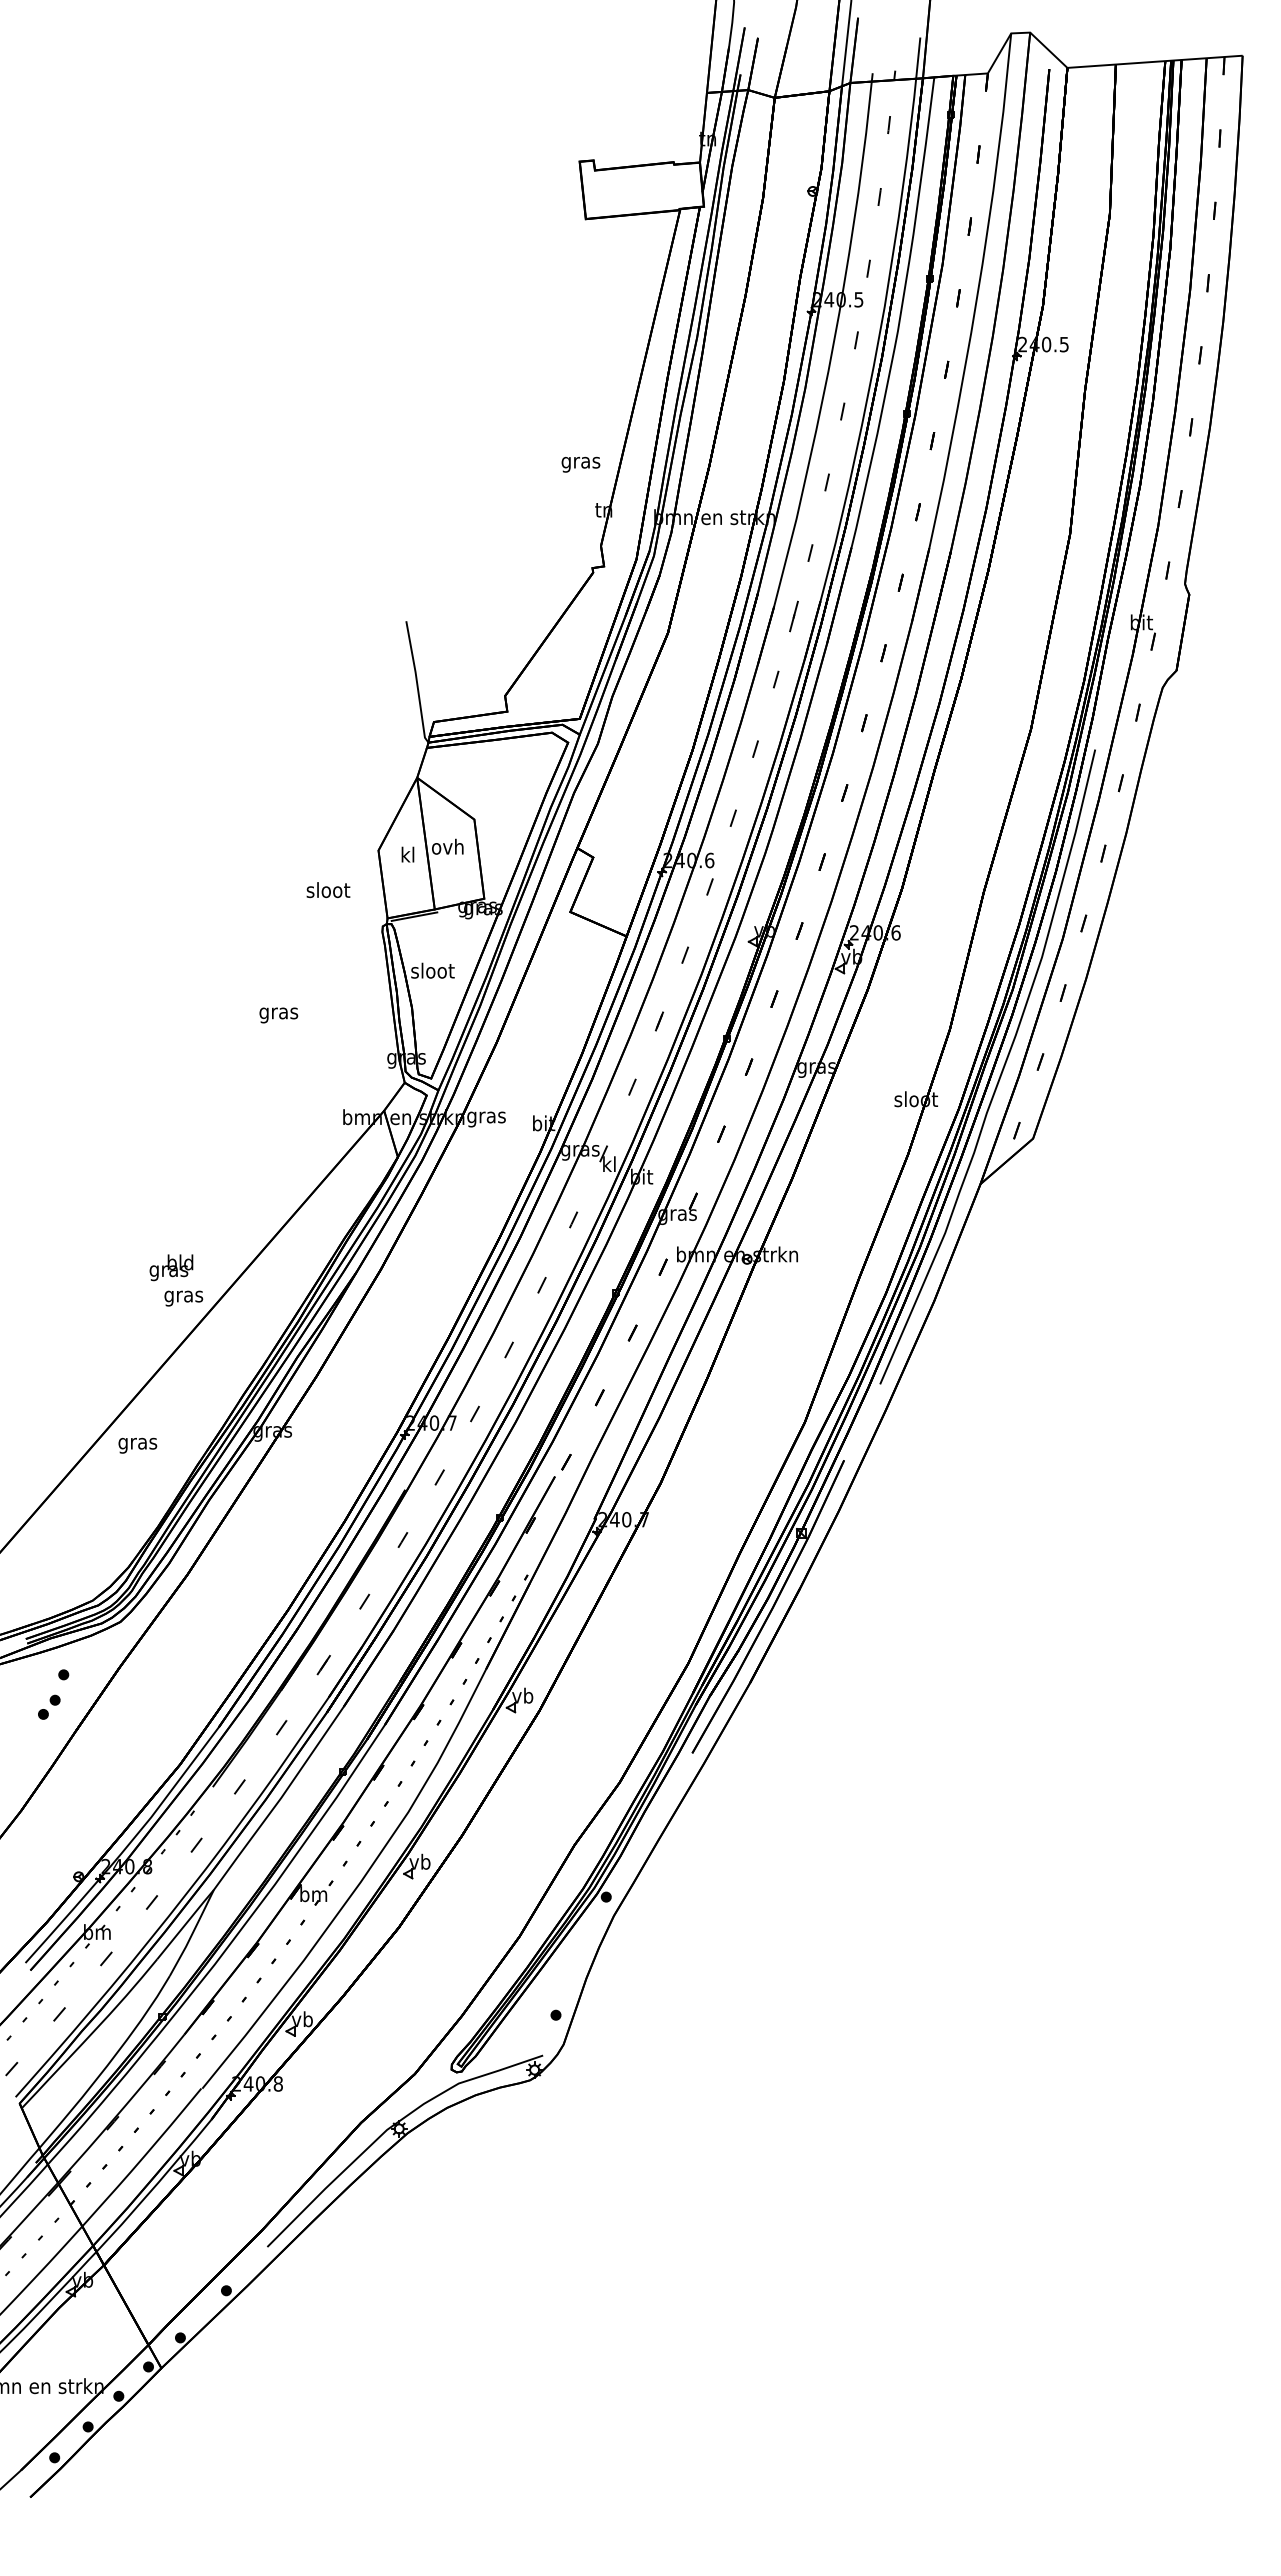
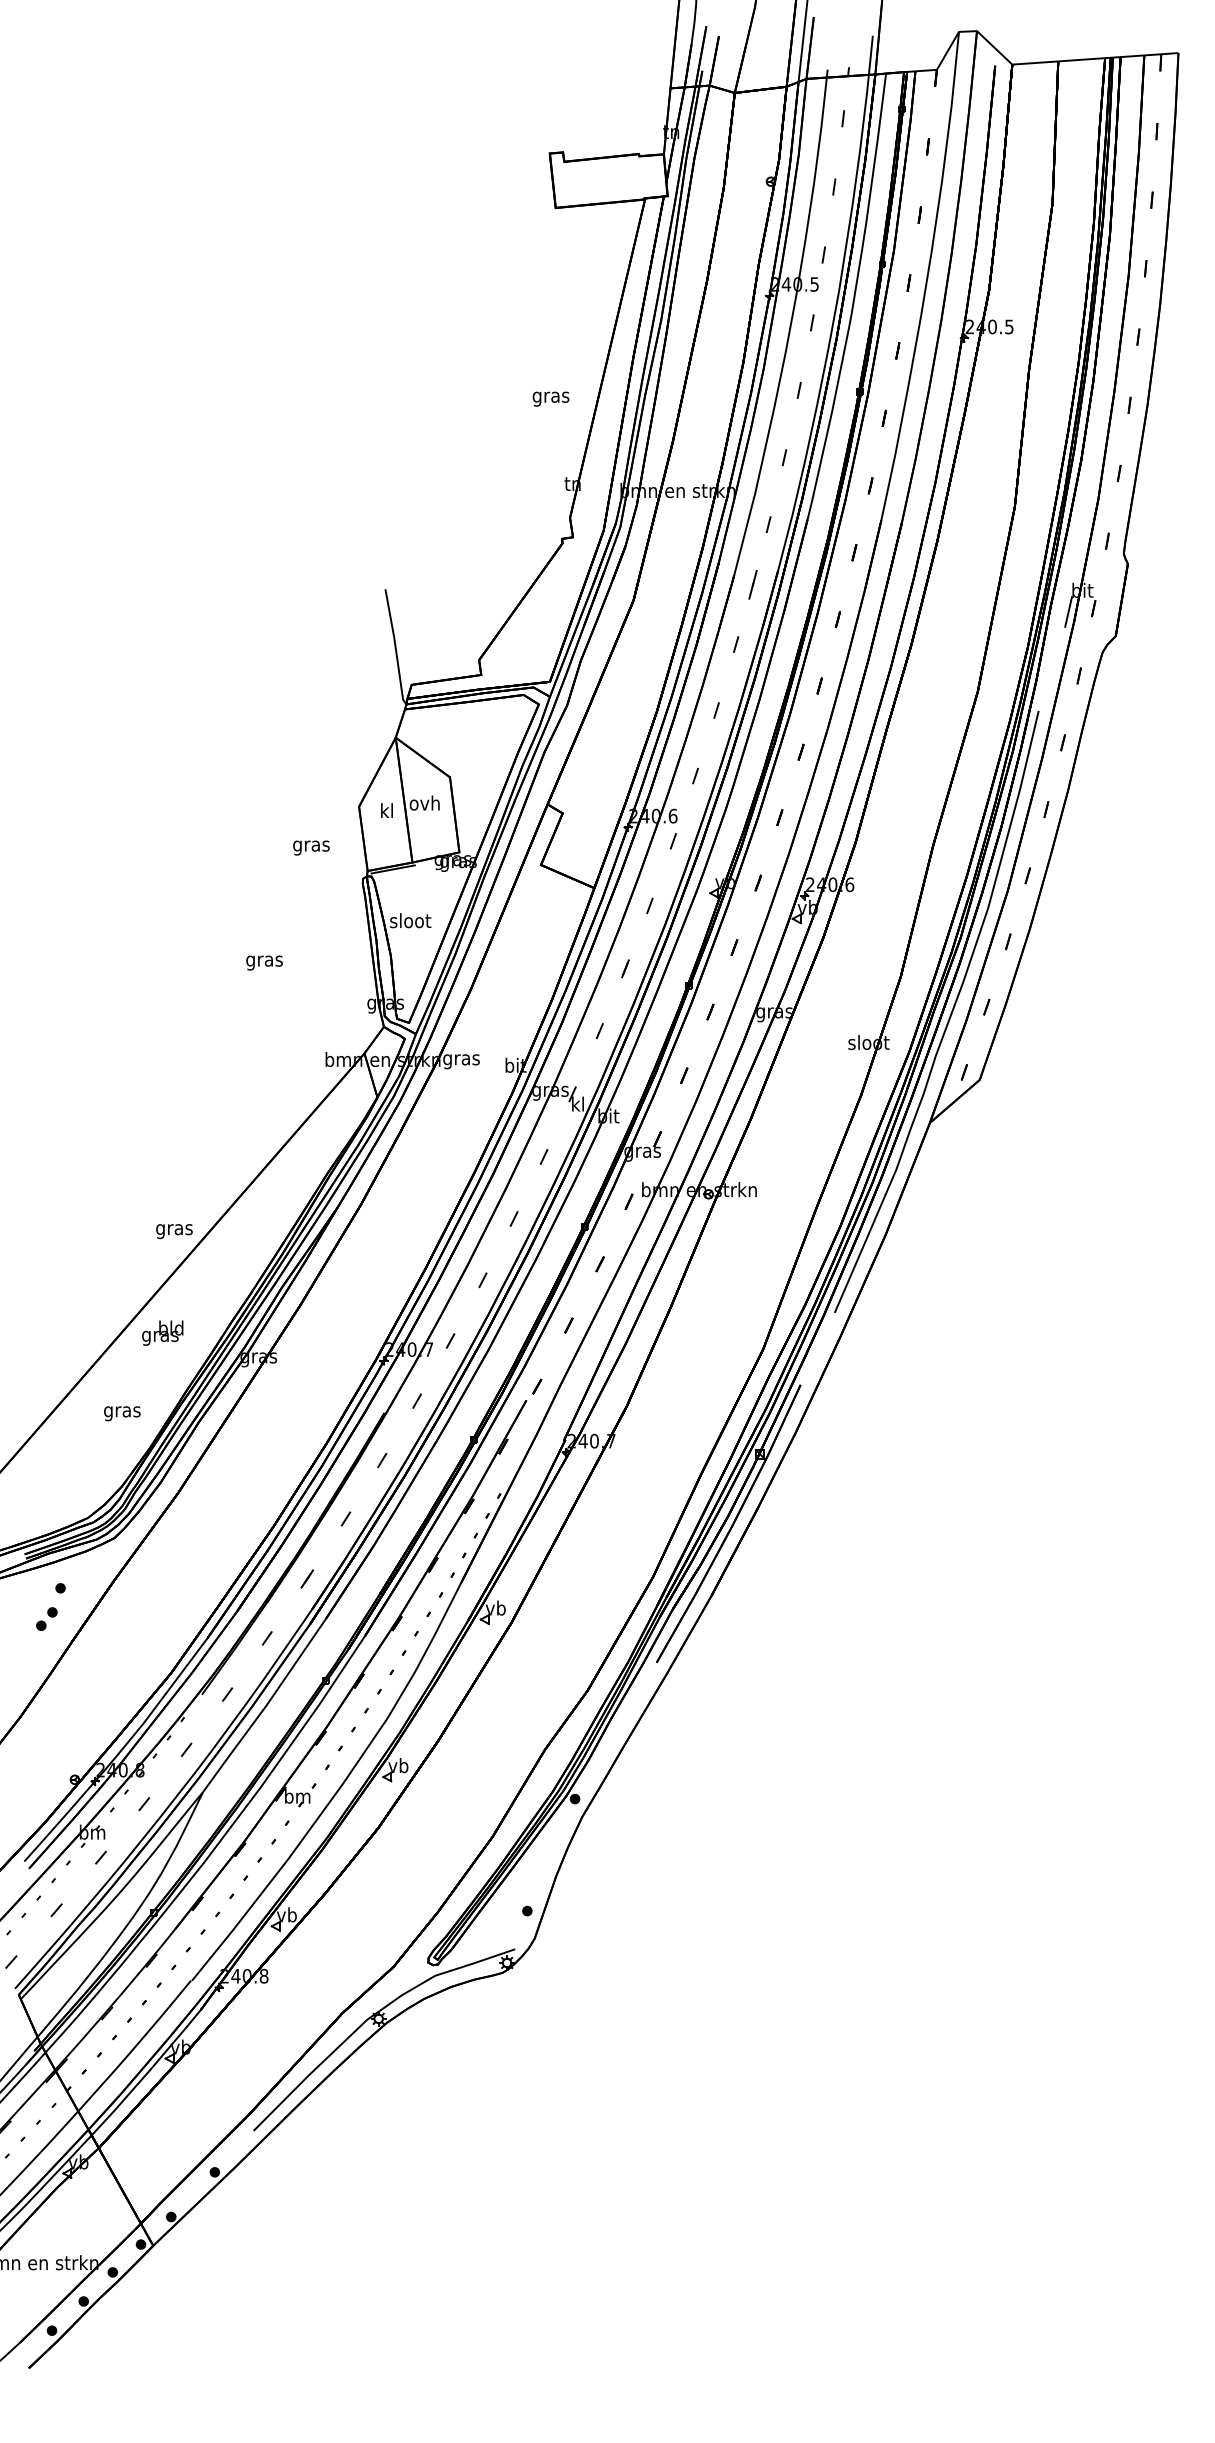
text: (580, 464) -> (550, 398), moved
line: (1126, 644) -> (1068, 611), added
text: (328, 892) -> (311, 846), sloot -> gras
text: (171, 1267) -> (162, 1332), moved
text: (137, 1445) -> (122, 1413), moved

